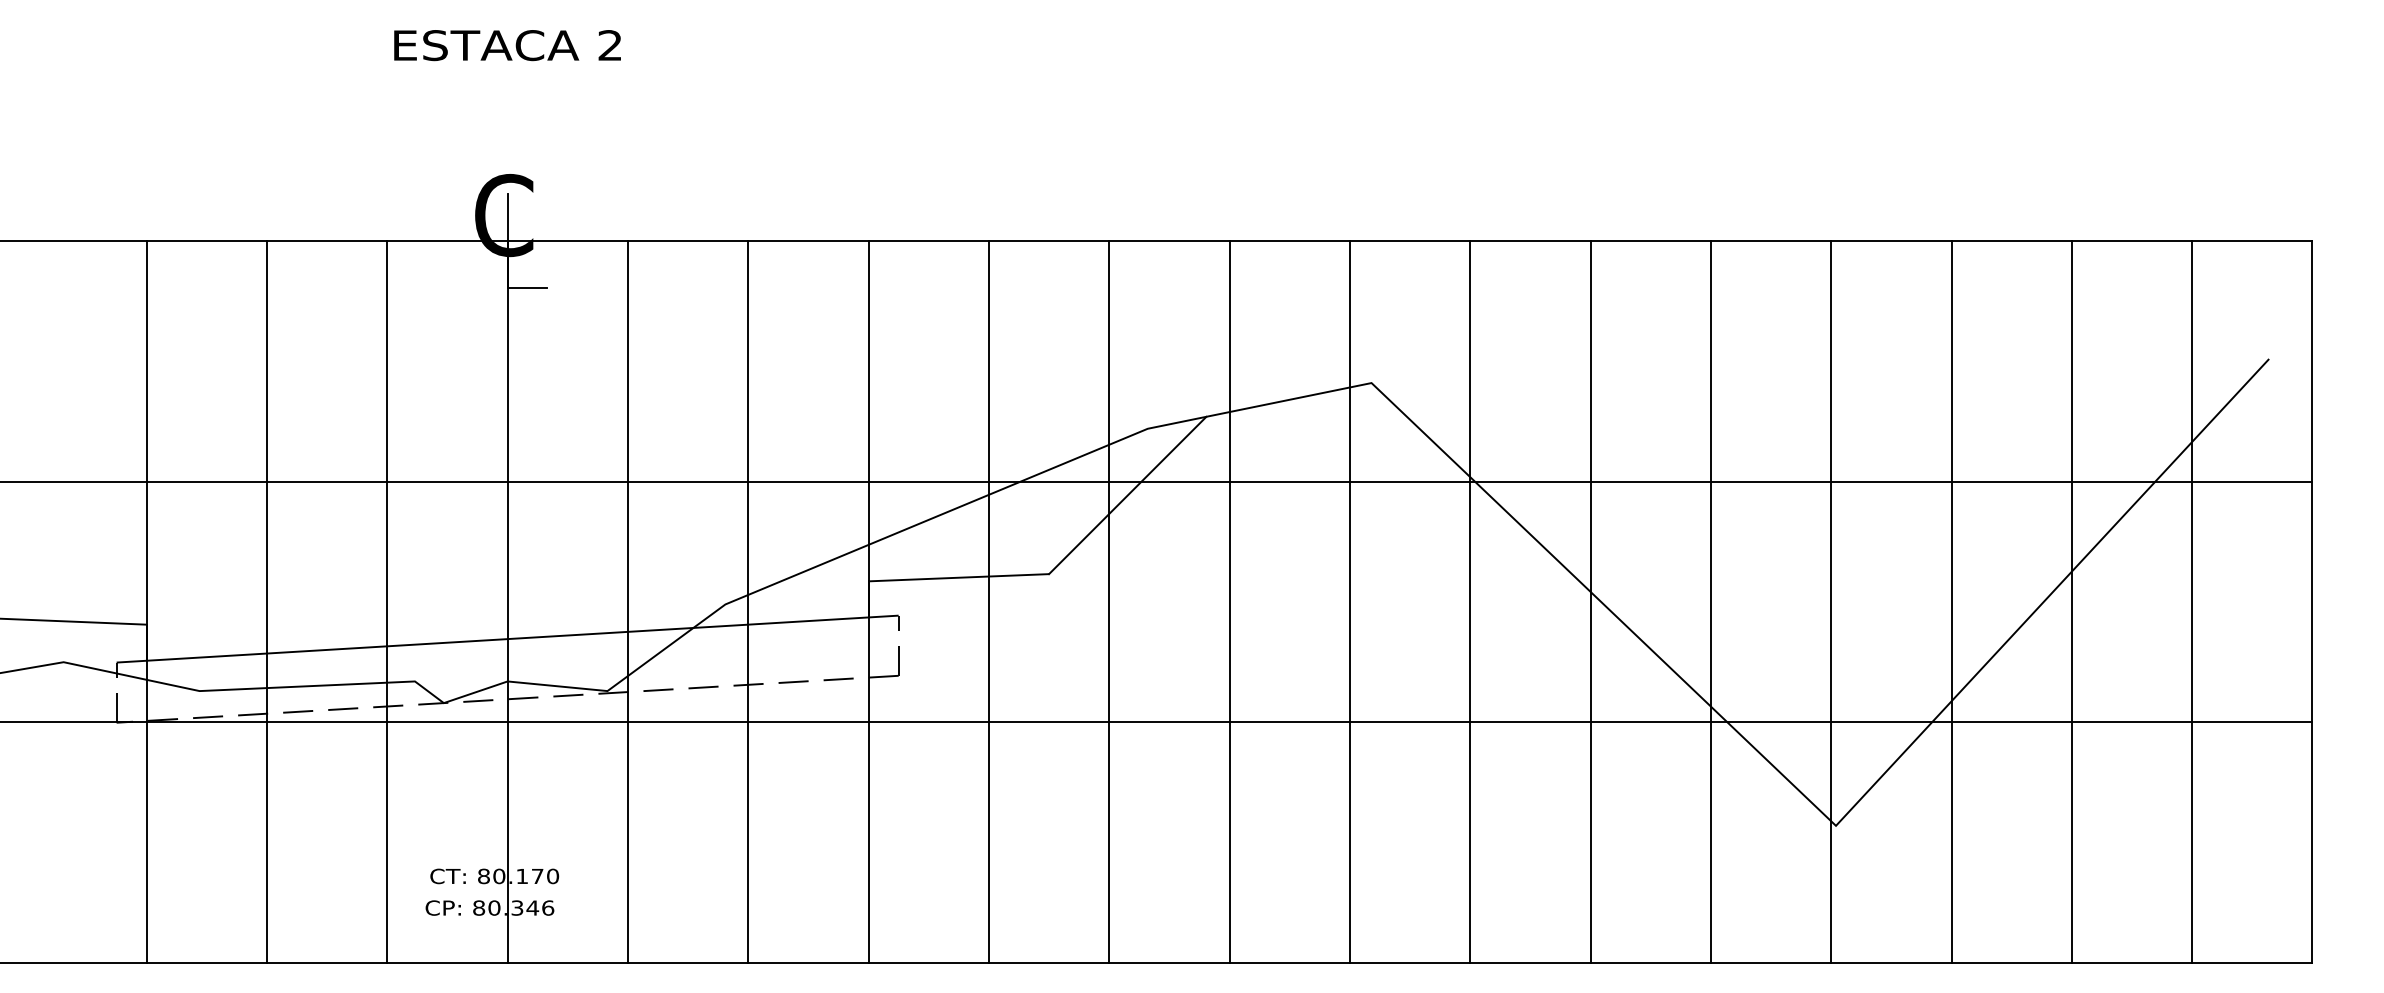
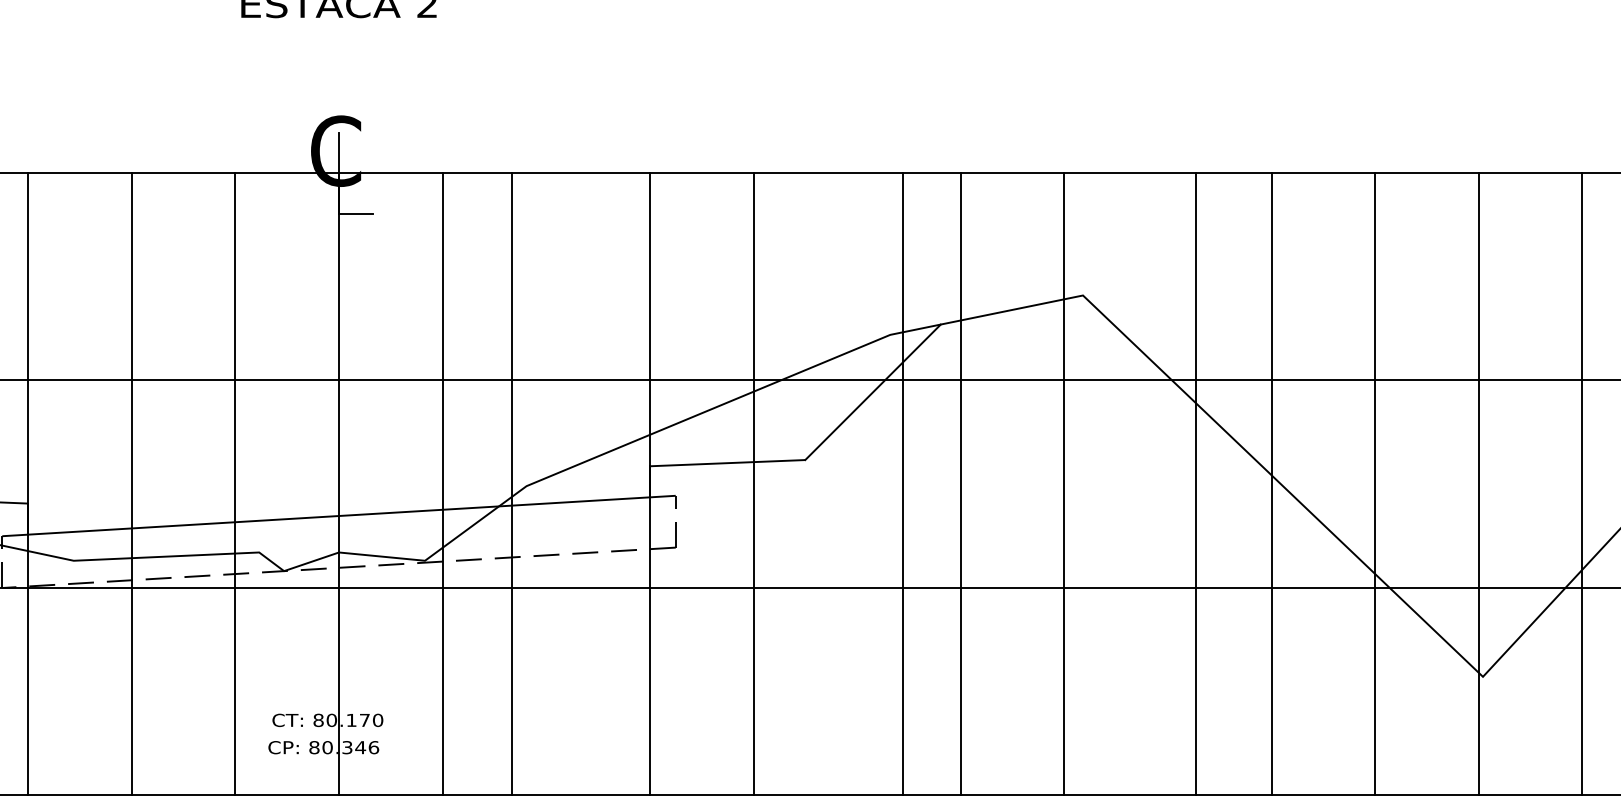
line: (748, 602) -> (511, 484), moved
line: (1109, 602) -> (902, 484), moved
line: (1470, 602) -> (1196, 484), moved

